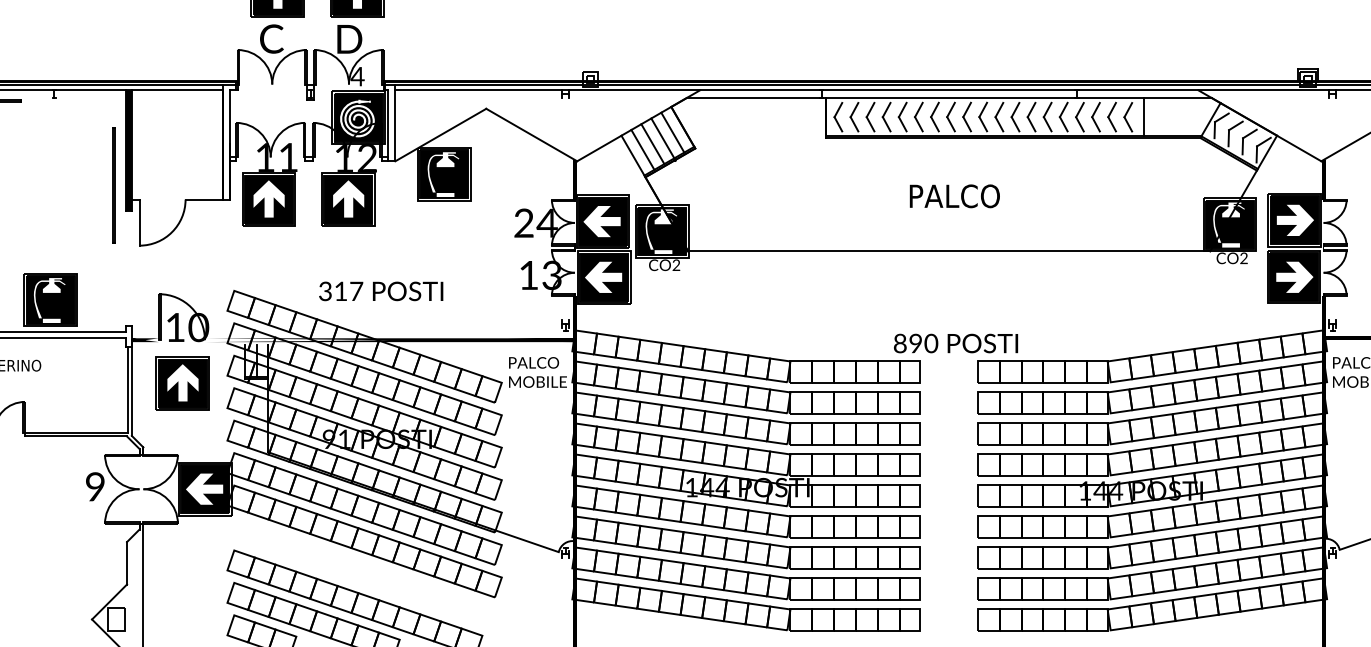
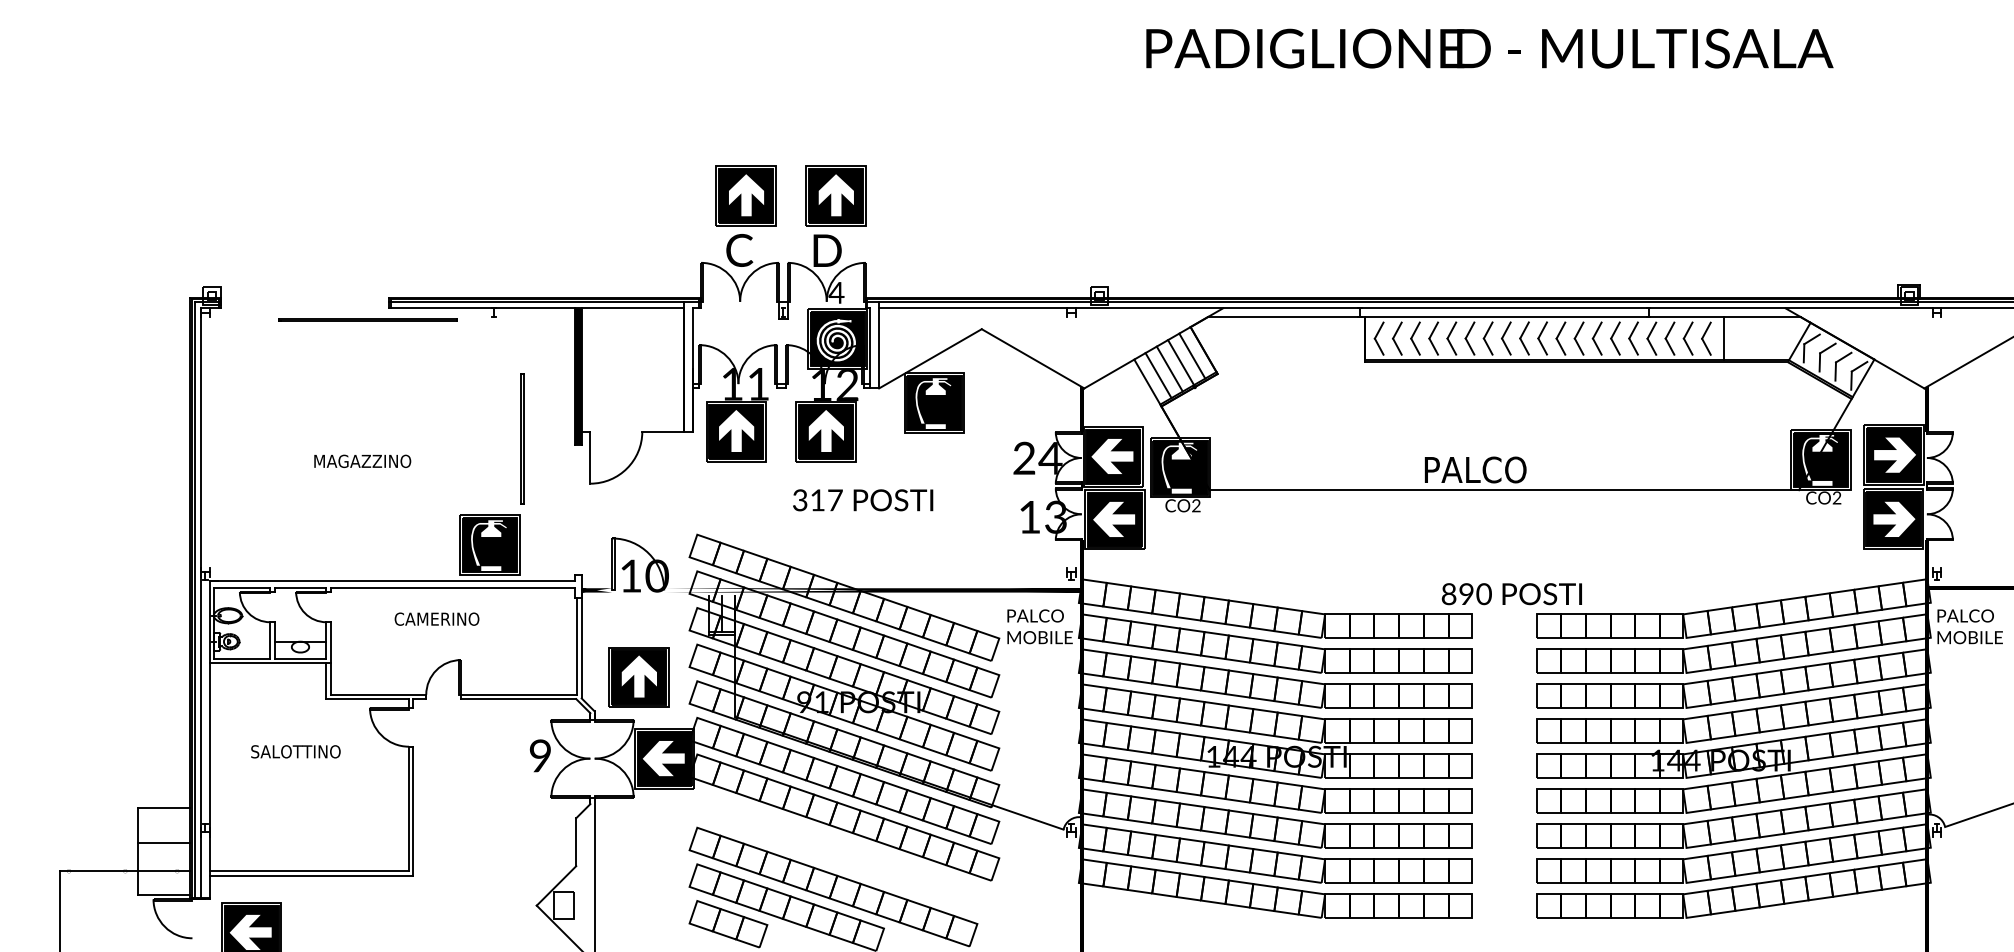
line: (113, 184) -> (521, 438), moved
text: (954, 195) -> (1475, 469), moved
text: (381, 291) -> (863, 500), moved
part: (182, 383) -> (638, 677), moved

